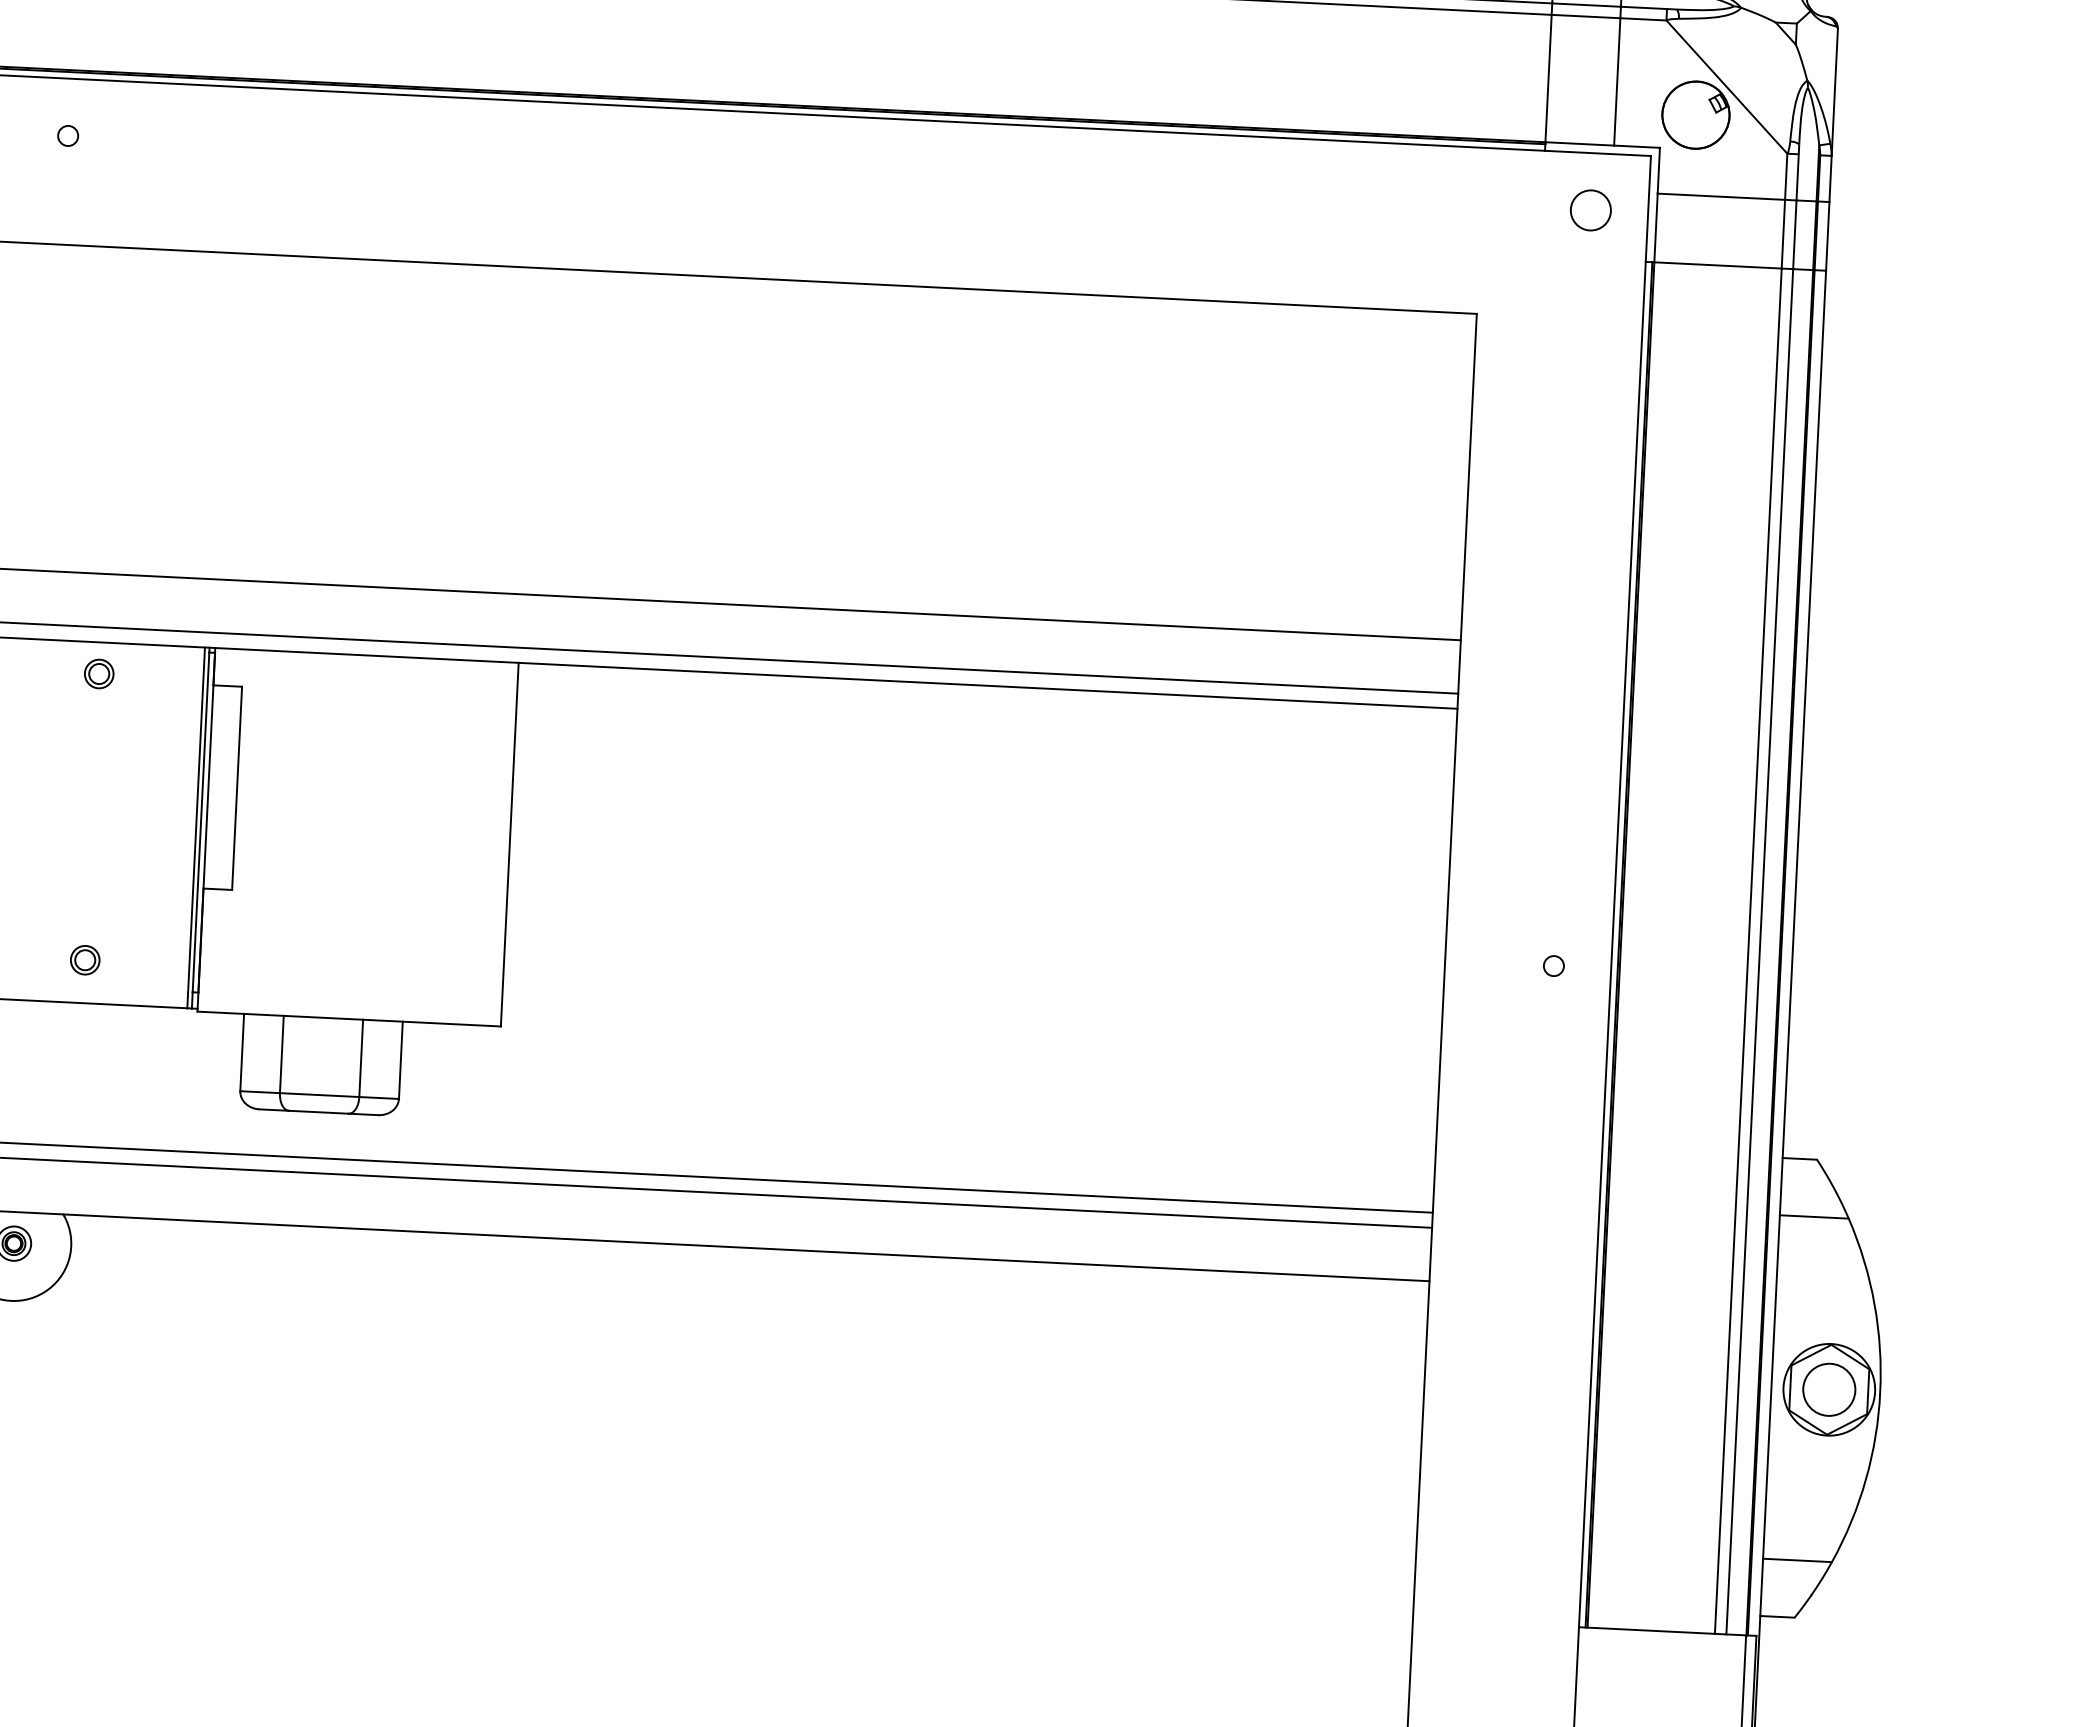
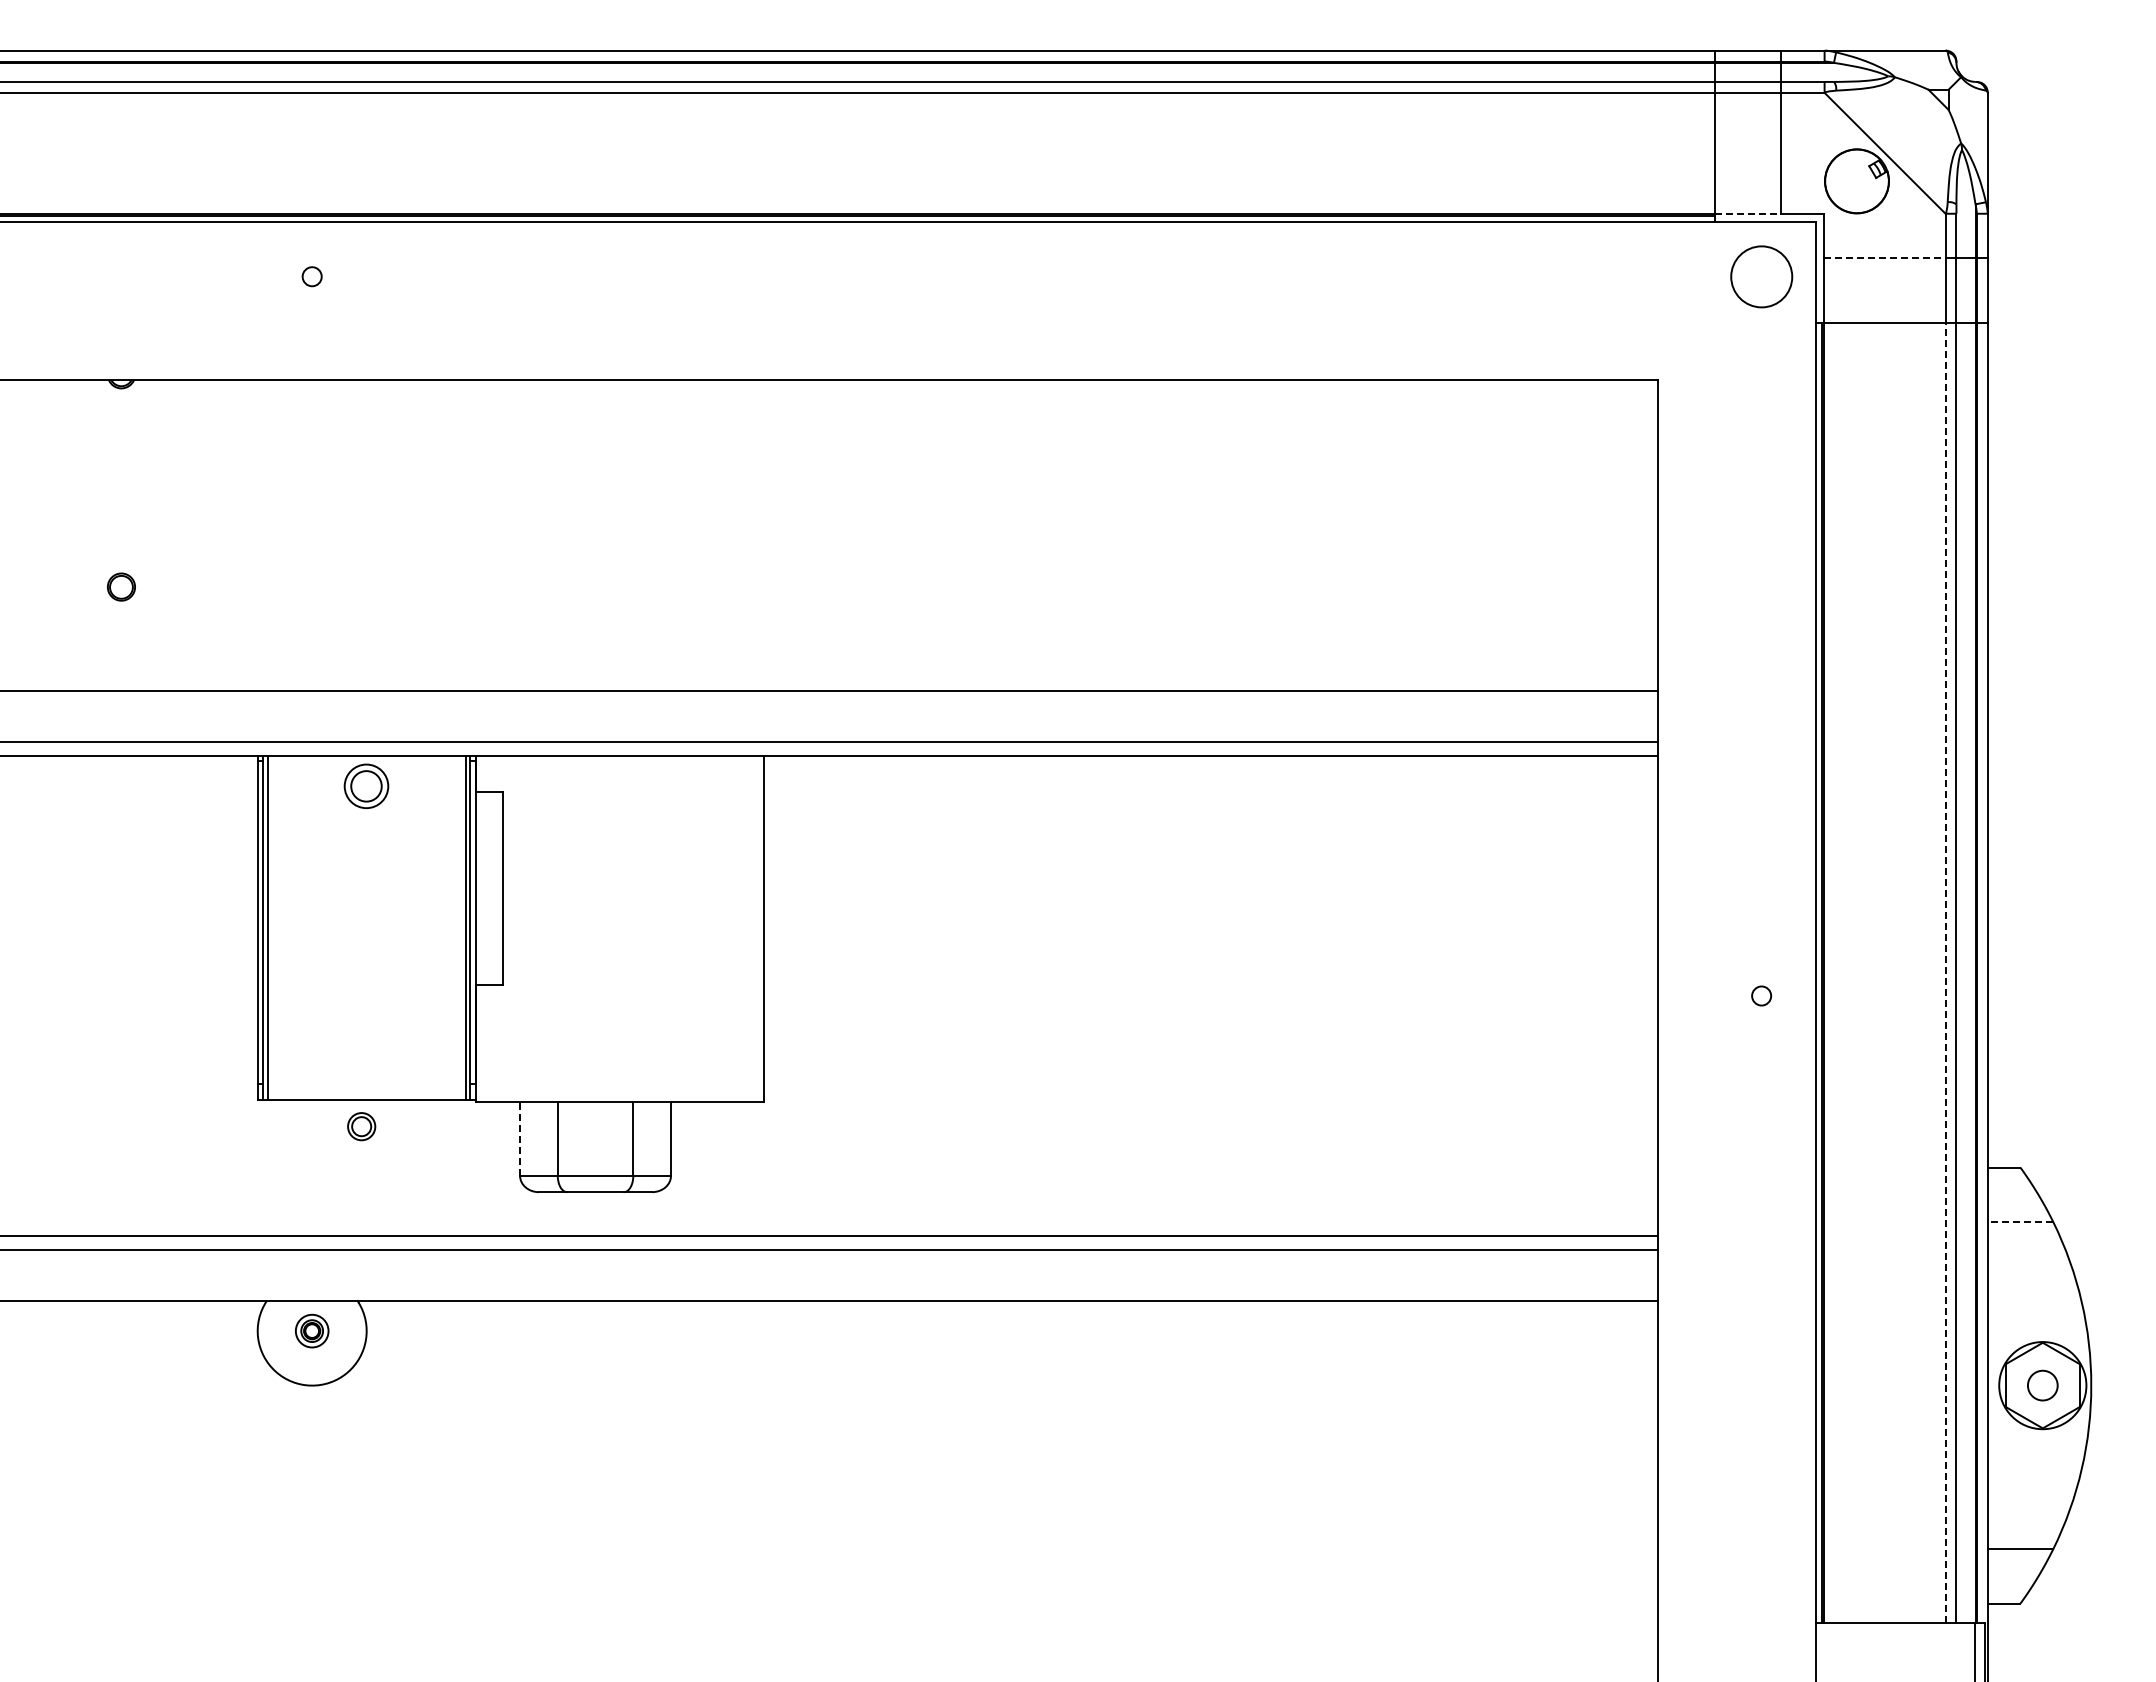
line: (1580, 144) -> (1748, 214), solid -> dashed
line: (1720, 196) -> (1884, 257), solid -> dashed
circle: (1590, 210) -> (1761, 276), size x1.6
part: (99, 673) -> (366, 785), size x1.6
line: (1748, 950) -> (1945, 972), solid -> dashed
part: (85, 960) -> (361, 1126), moved
line: (242, 1053) -> (520, 1139), solid -> dashed
line: (1814, 1217) -> (2020, 1222), solid -> dashed
circle: (1828, 1389) -> (2042, 1385), size x0.6

